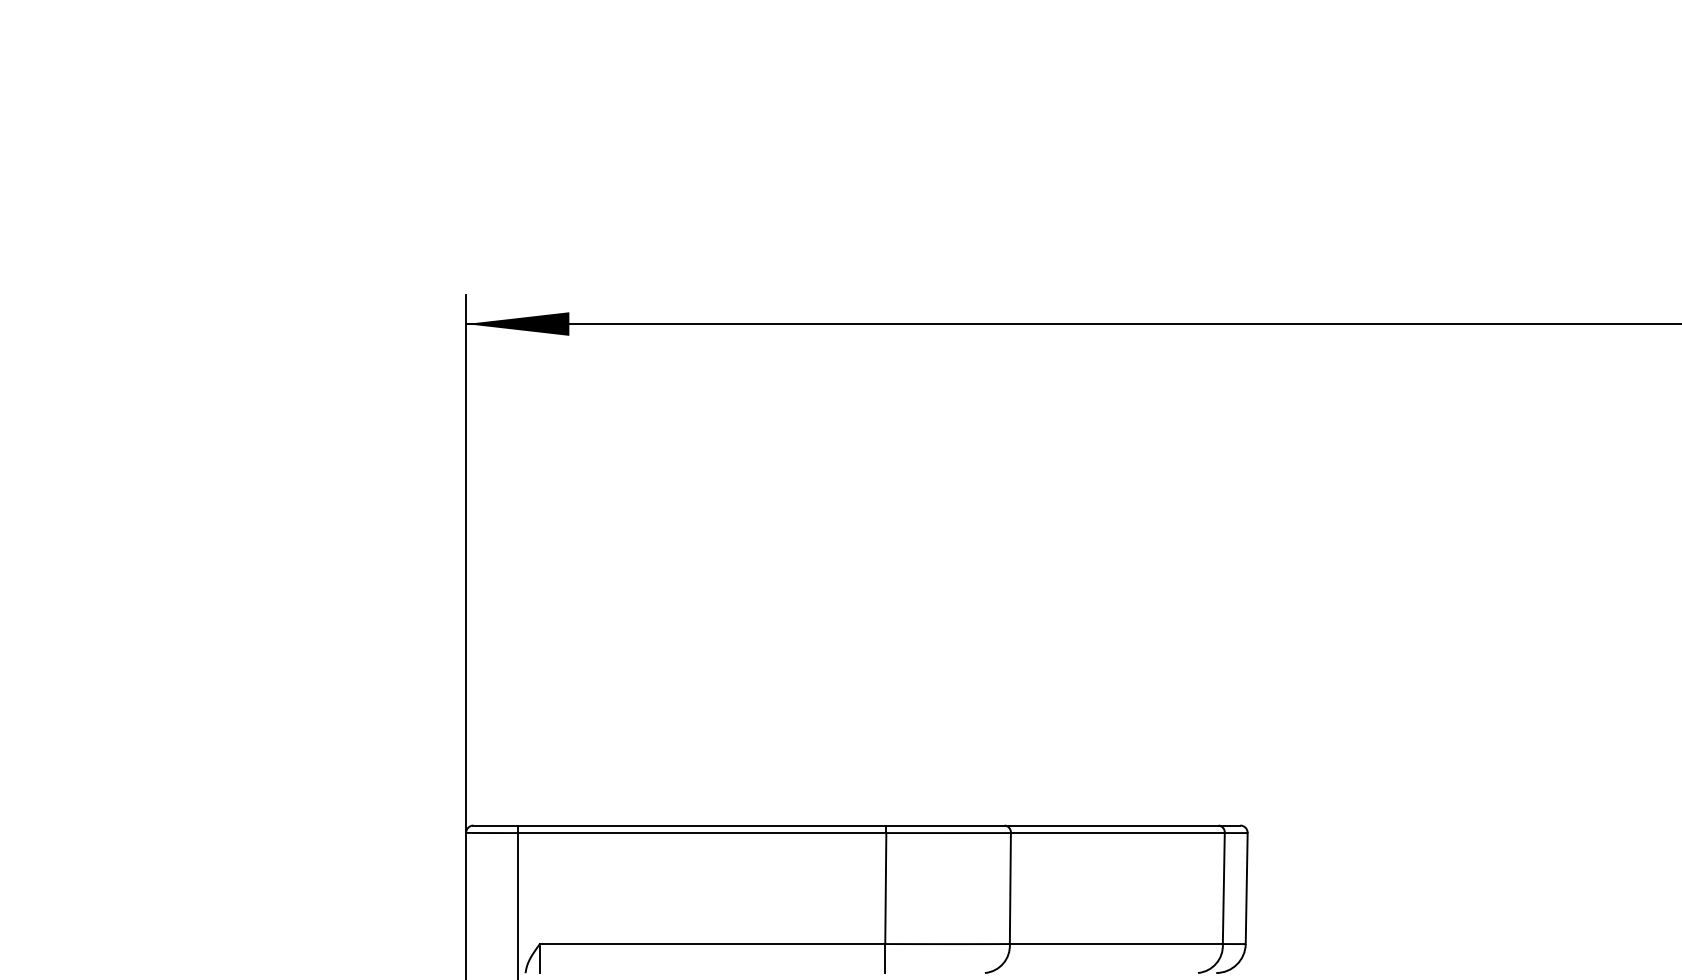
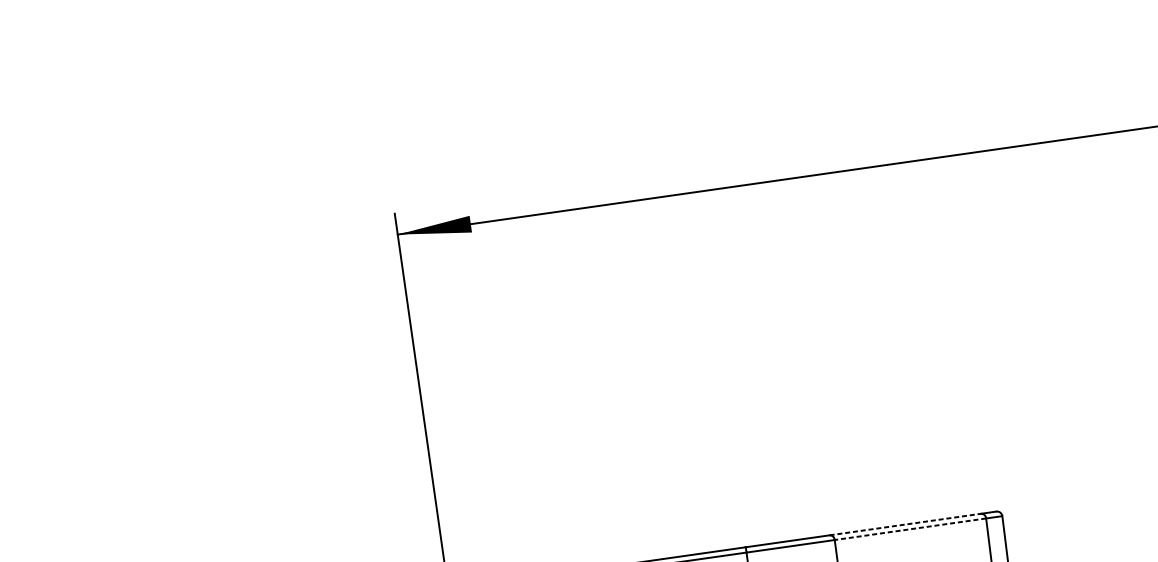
line: (1111, 825) -> (905, 524), solid -> dashed
line: (1117, 833) -> (910, 529), solid -> dashed

